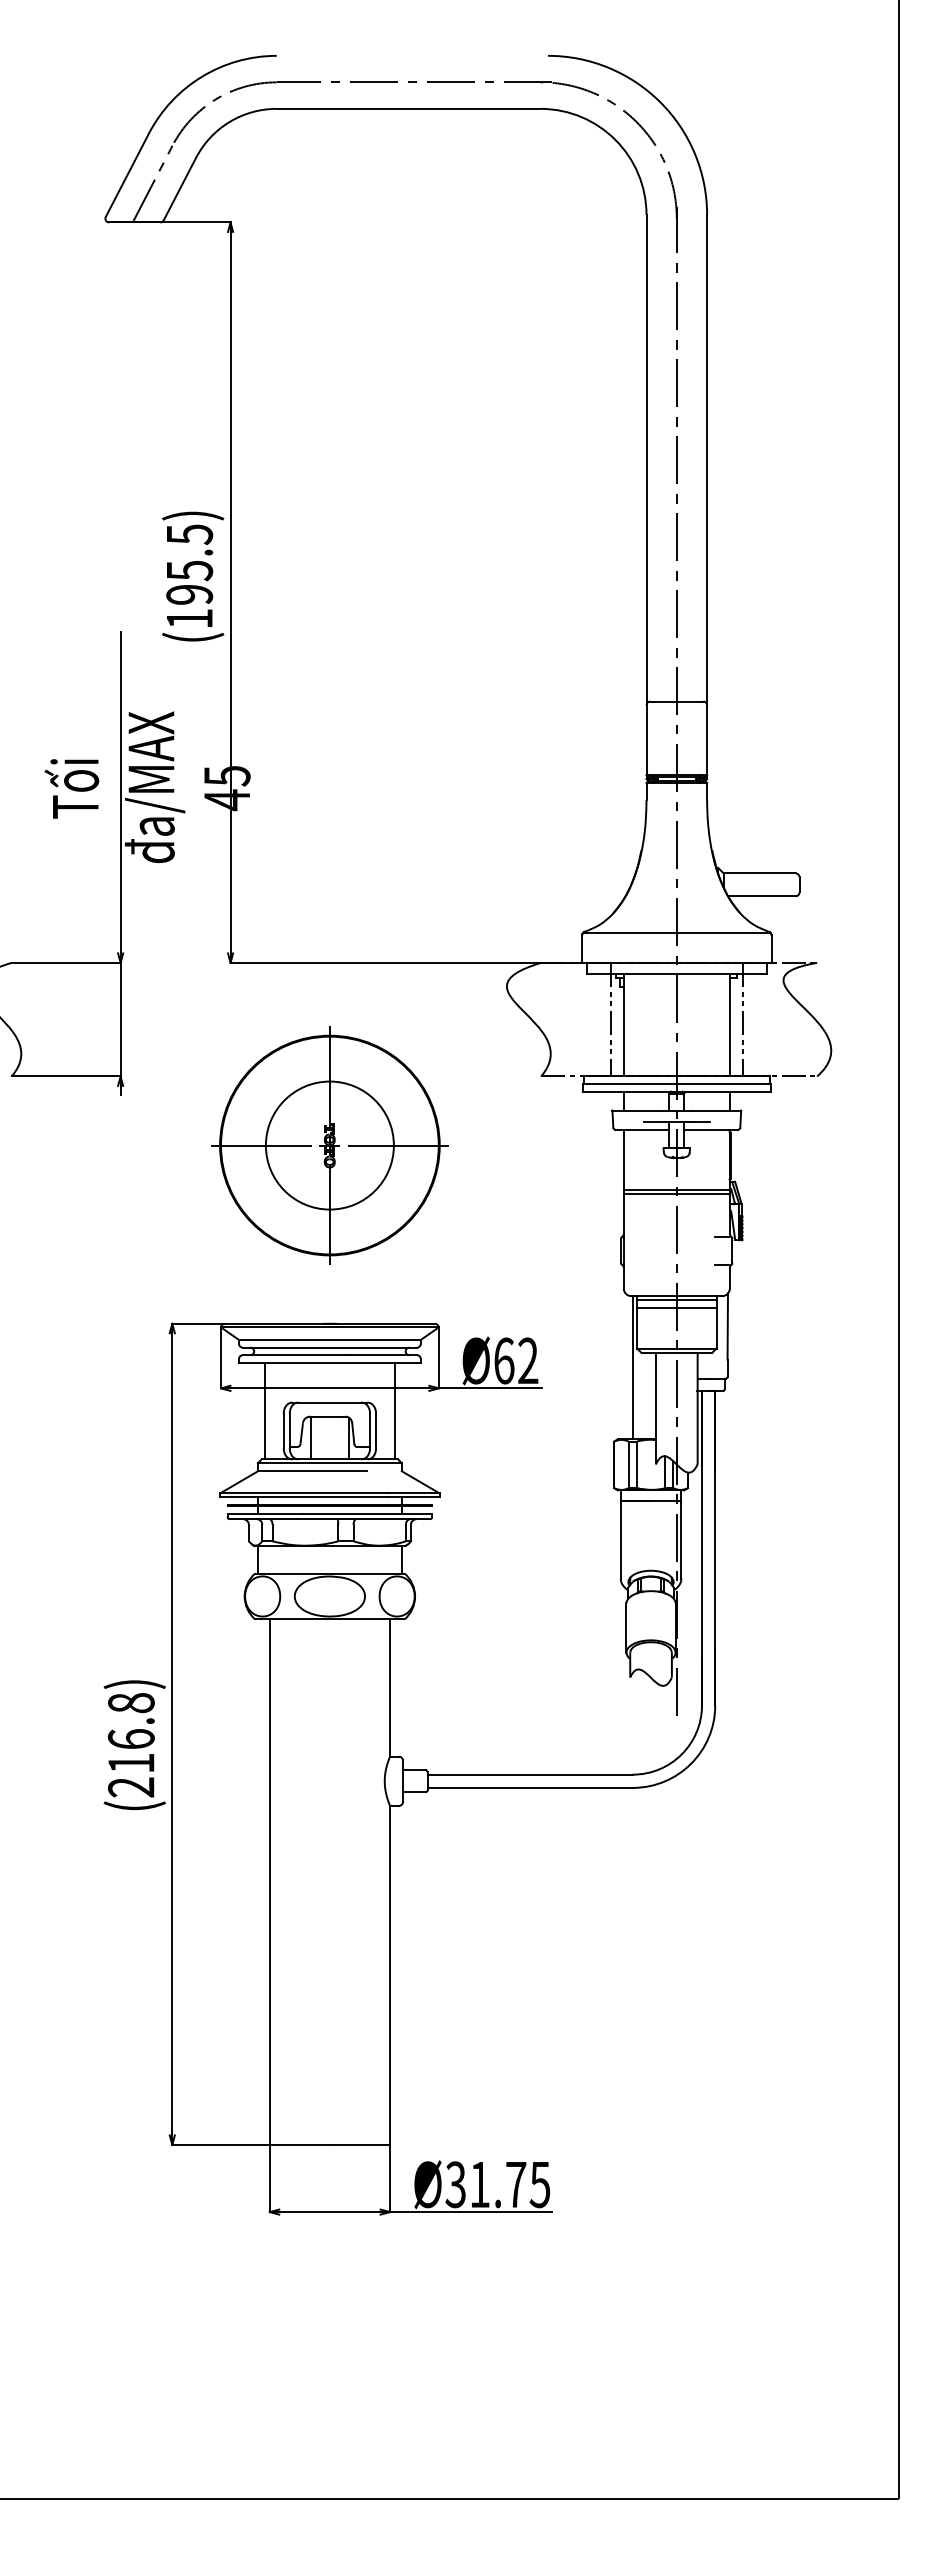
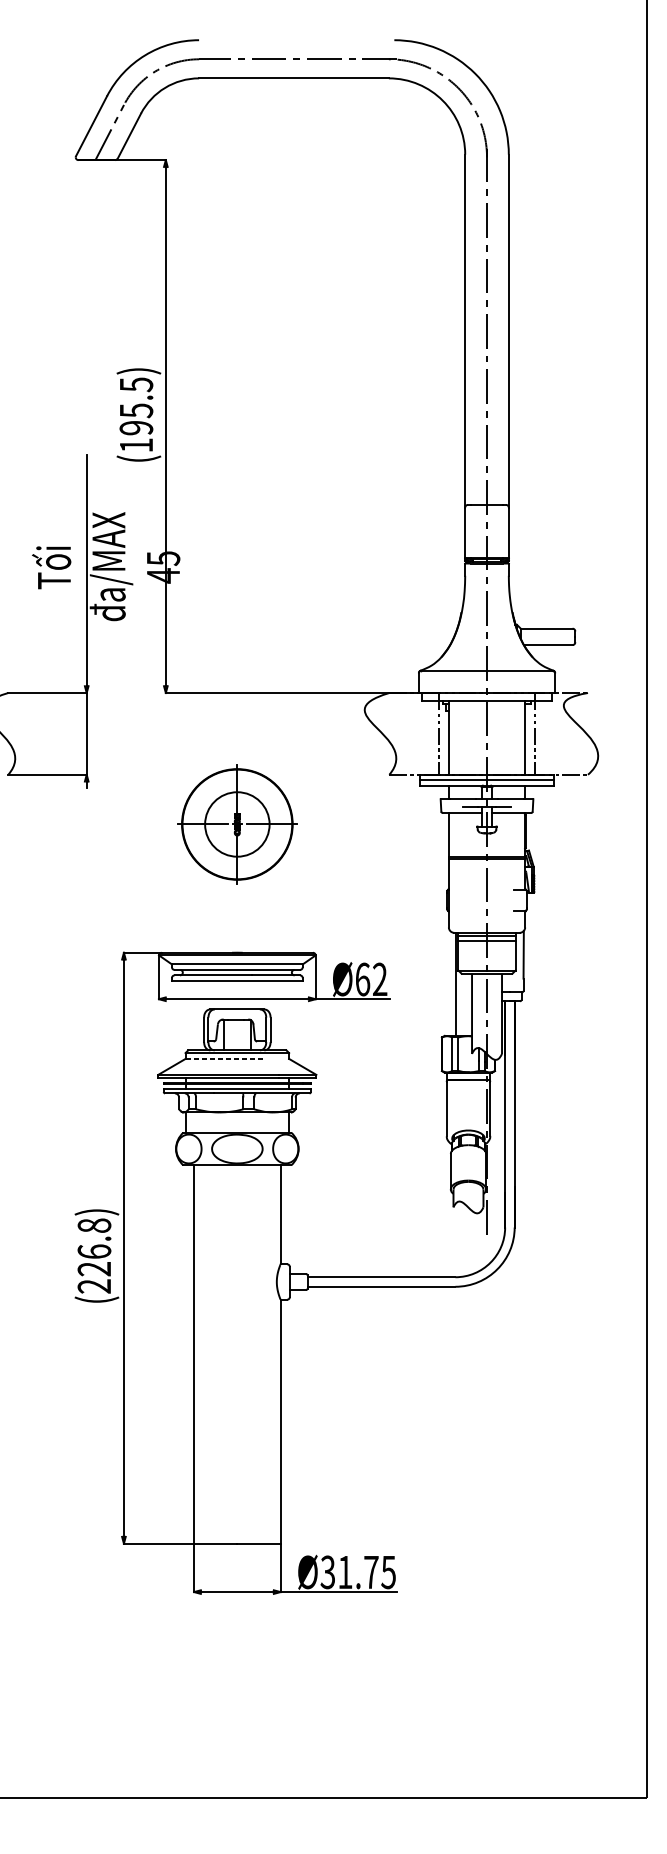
part: (329, 1145) -> (237, 824), size x0.7
line: (264, 1410) -> (190, 1015), removed
line: (395, 1410) -> (284, 1015), removed
line: (313, 1470) -> (225, 1058), solid -> dashed
text: (131, 1763) -> (94, 1269), (216.8) -> (226.8)

